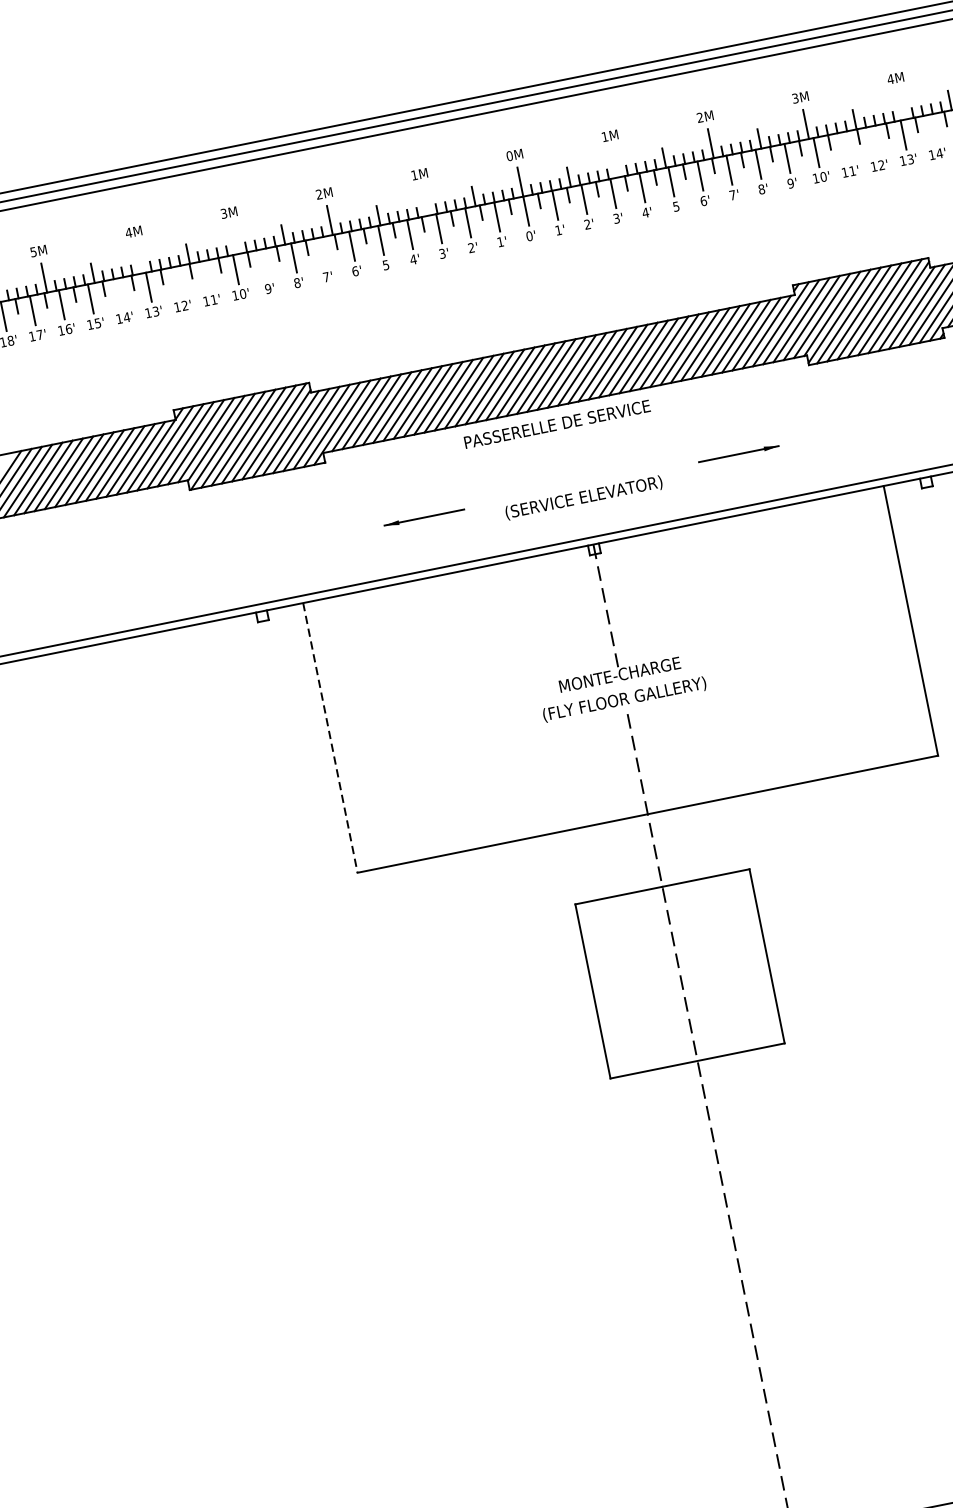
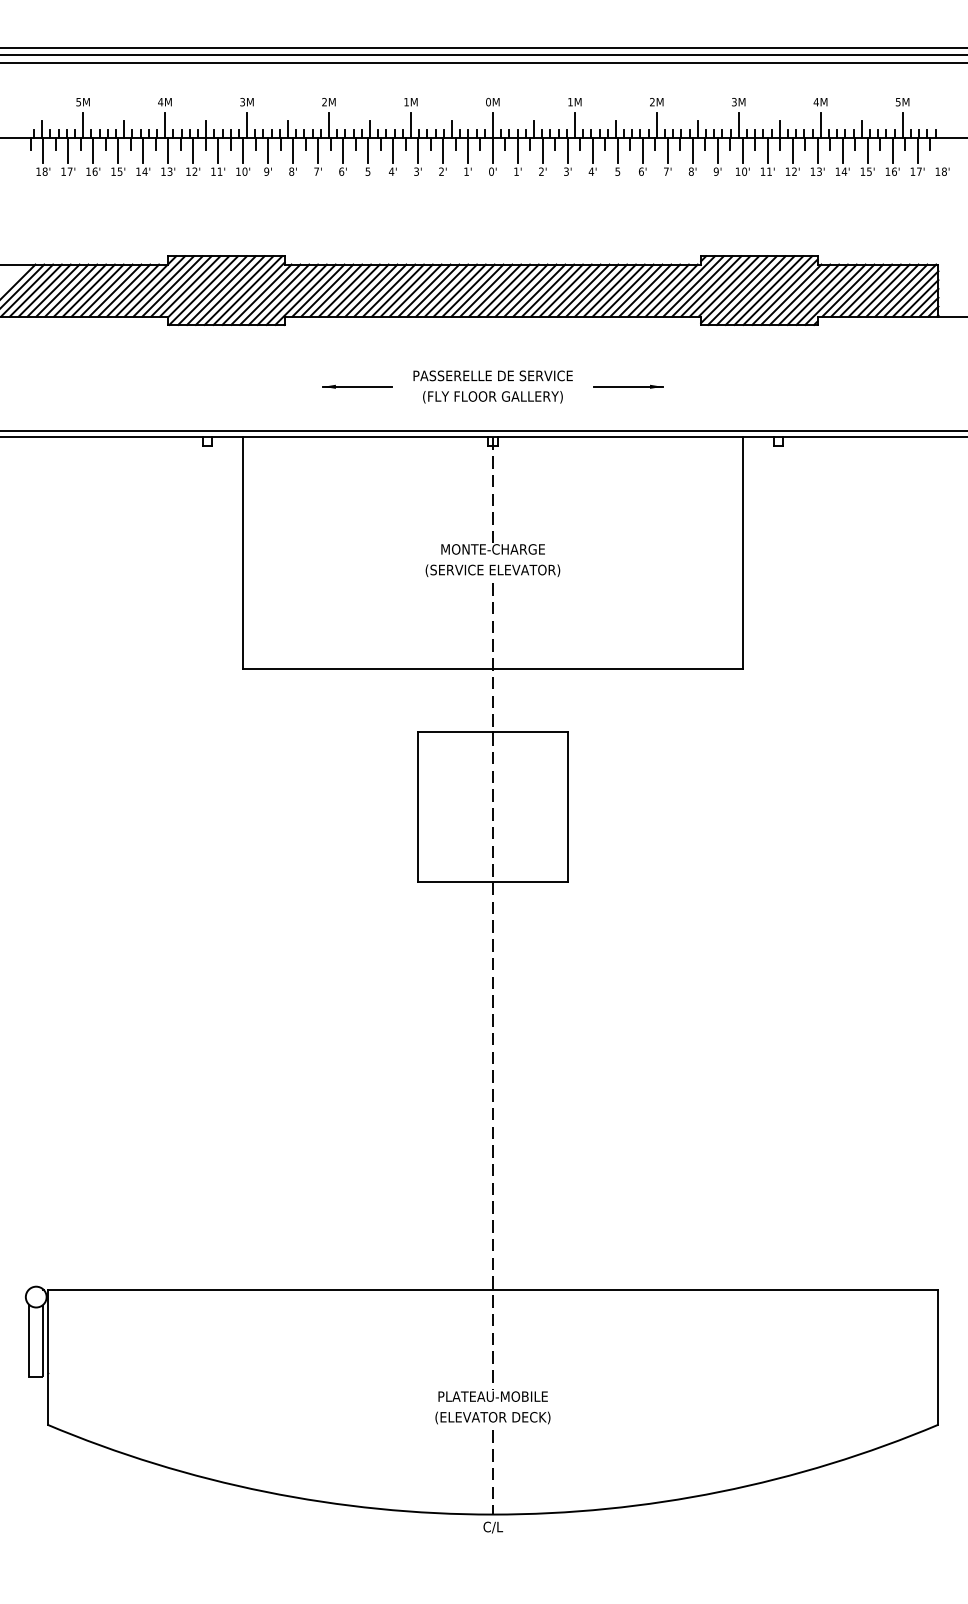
line: (900, 104) -> (820, 124), added
line: (932, 128) -> (842, 149), added
line: (874, 139) -> (792, 149), added
line: (845, 145) -> (767, 149), added
line: (614, 161) -> (574, 124), added
line: (425, 200) -> (411, 124), added
line: (234, 238) -> (247, 124), added
line: (323, 250) -> (318, 149), added
line: (139, 257) -> (165, 124), added
line: (265, 262) -> (268, 149), added
line: (207, 274) -> (218, 149), added
line: (178, 280) -> (193, 149), added
line: (119, 291) -> (143, 149), added
text: (556, 424) -> (492, 375), moved
text: (583, 498) -> (492, 397), (SERVICE ELEVATOR) -> (FLY FLOOR GALLERY)
text: (624, 699) -> (492, 570), (FLY FLOOR GALLERY) -> (SERVICE ELEVATOR)
line: (330, 737) -> (243, 553), dashed -> solid

